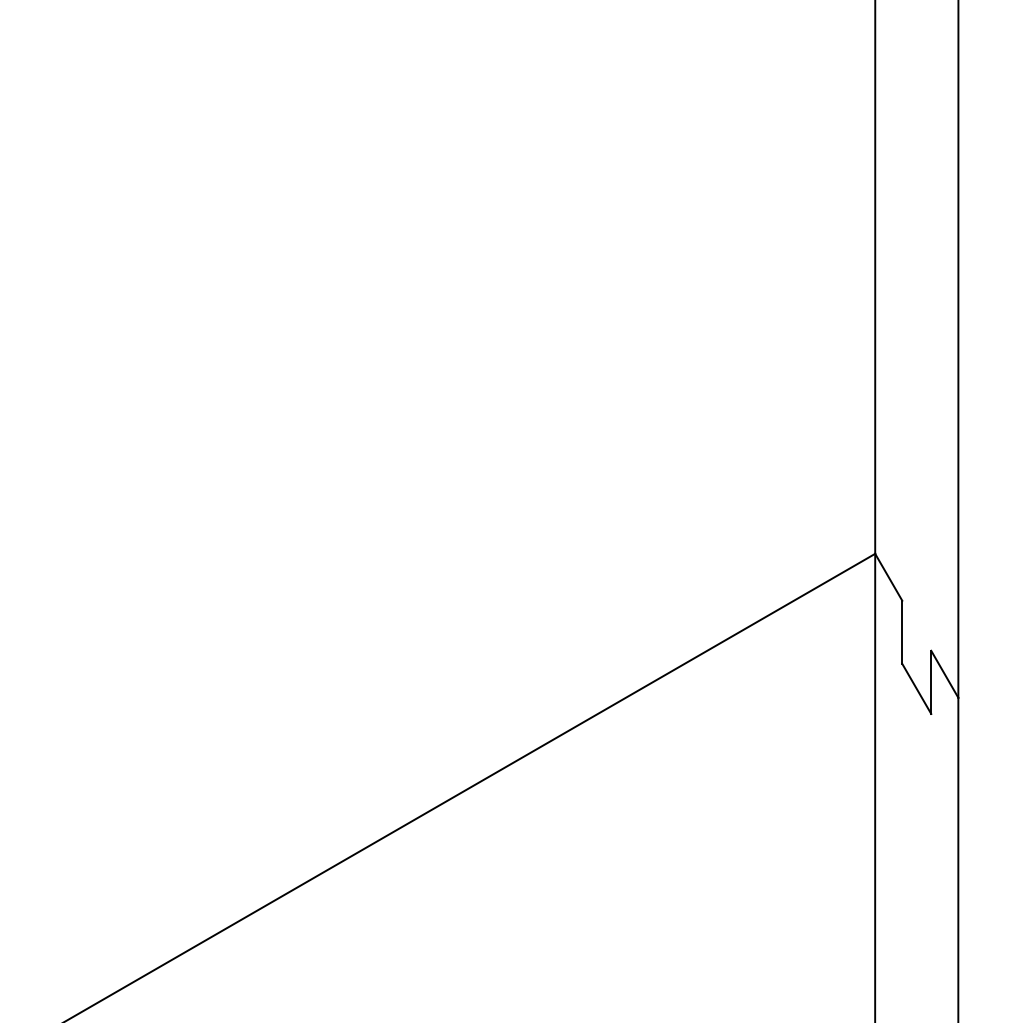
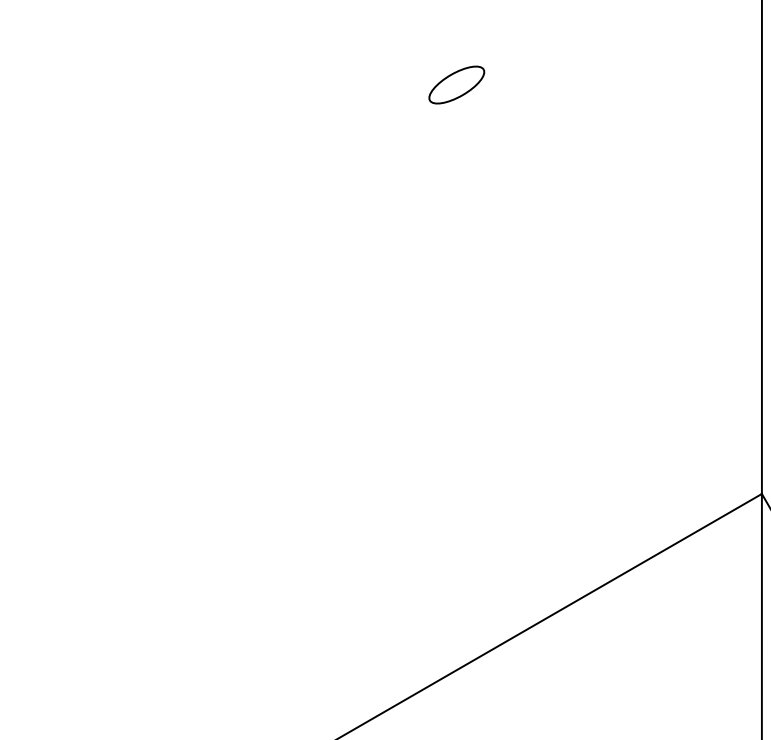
part: (496, 46) -> (456, 85), added

